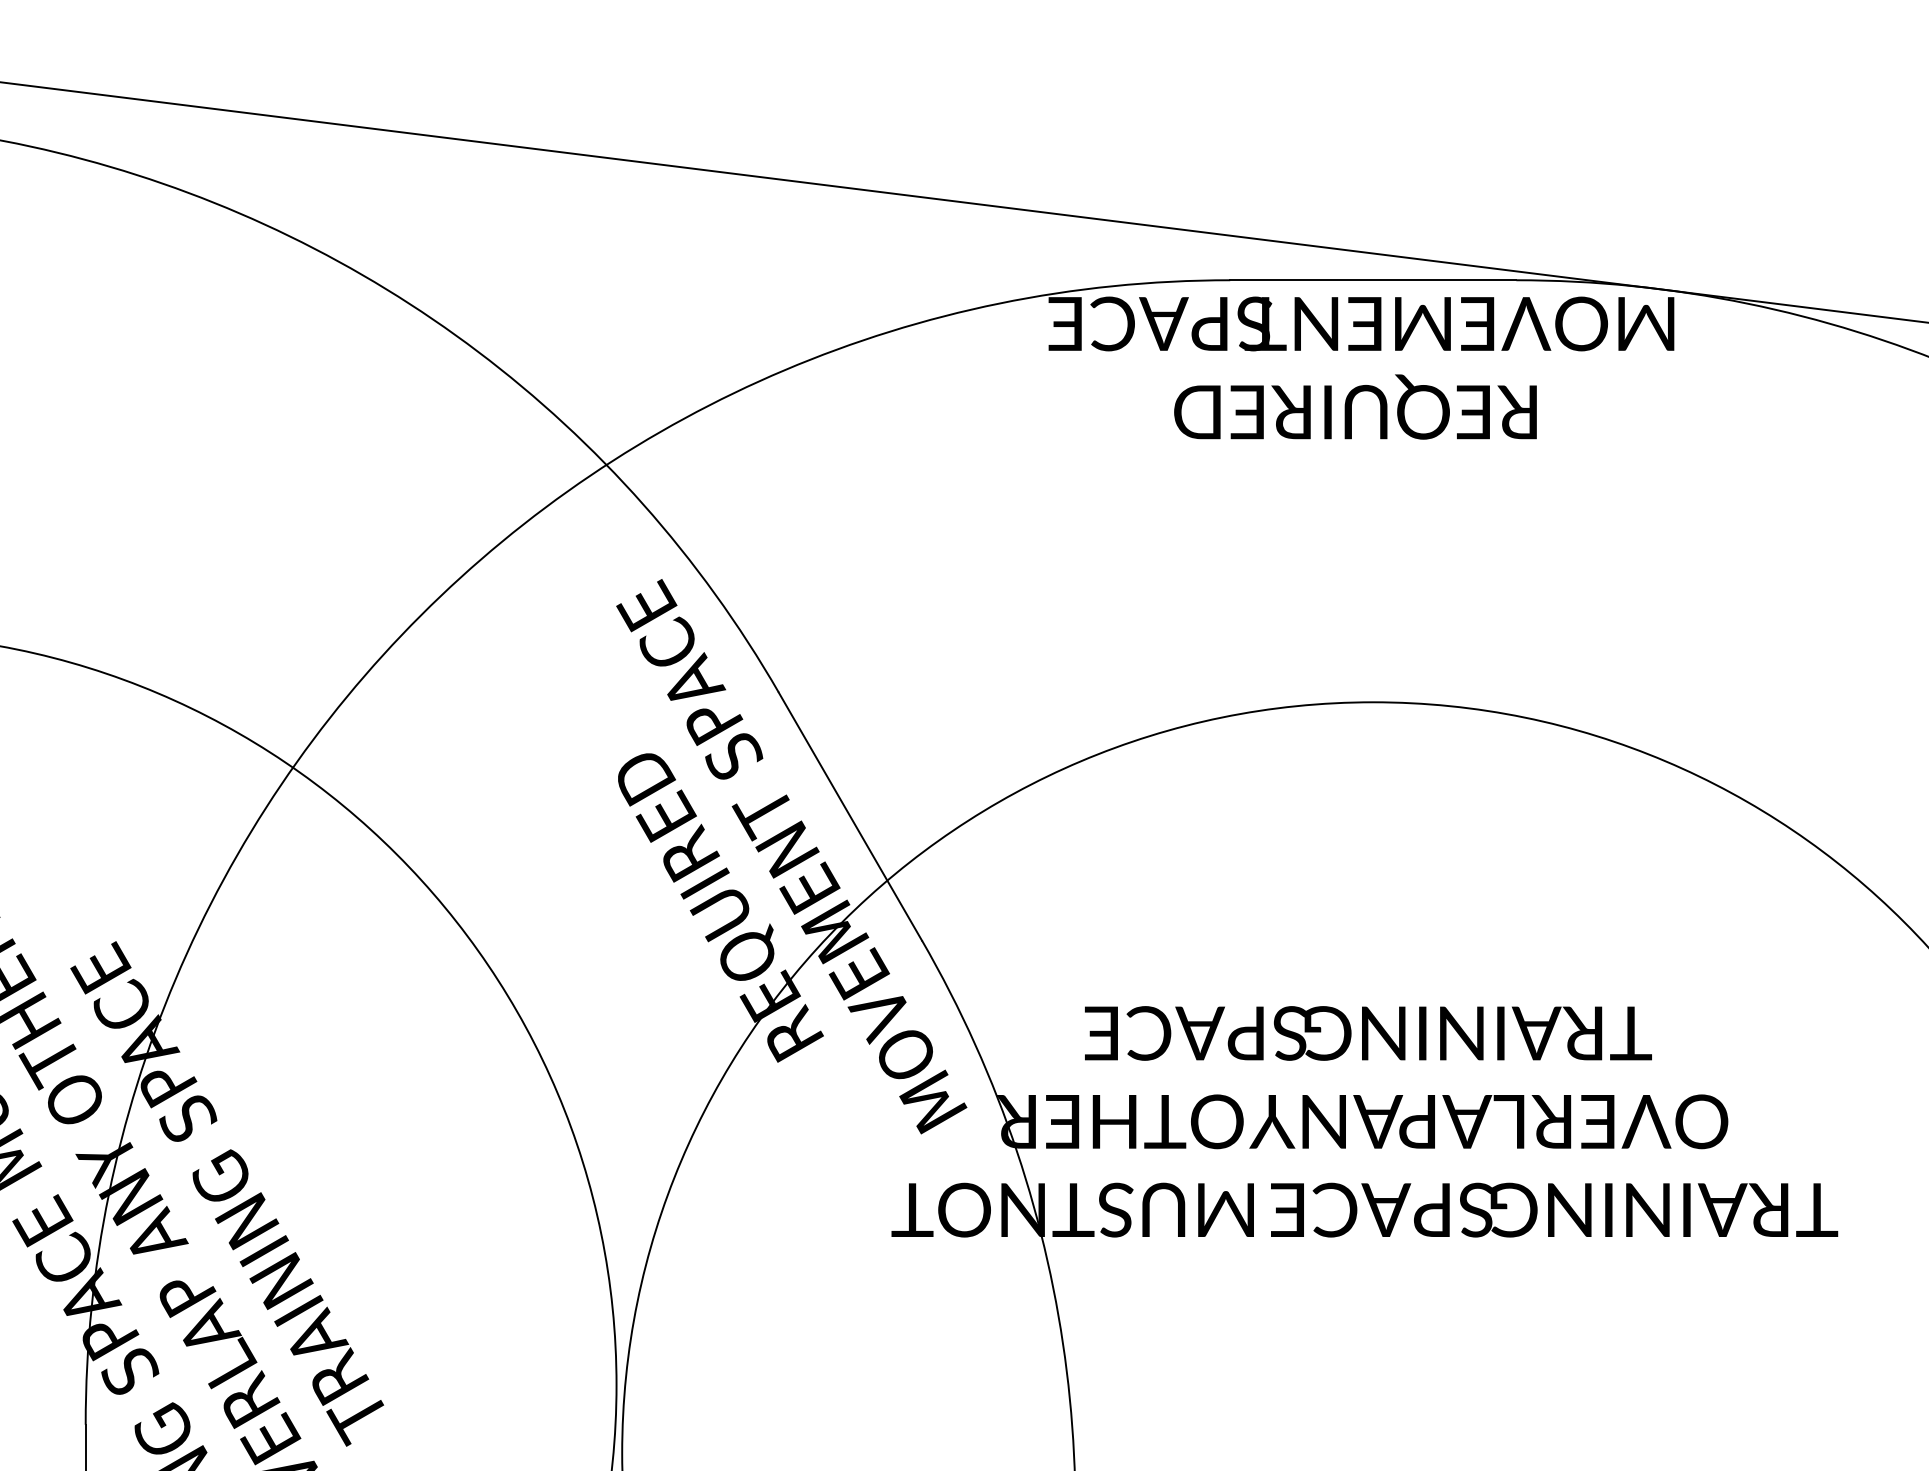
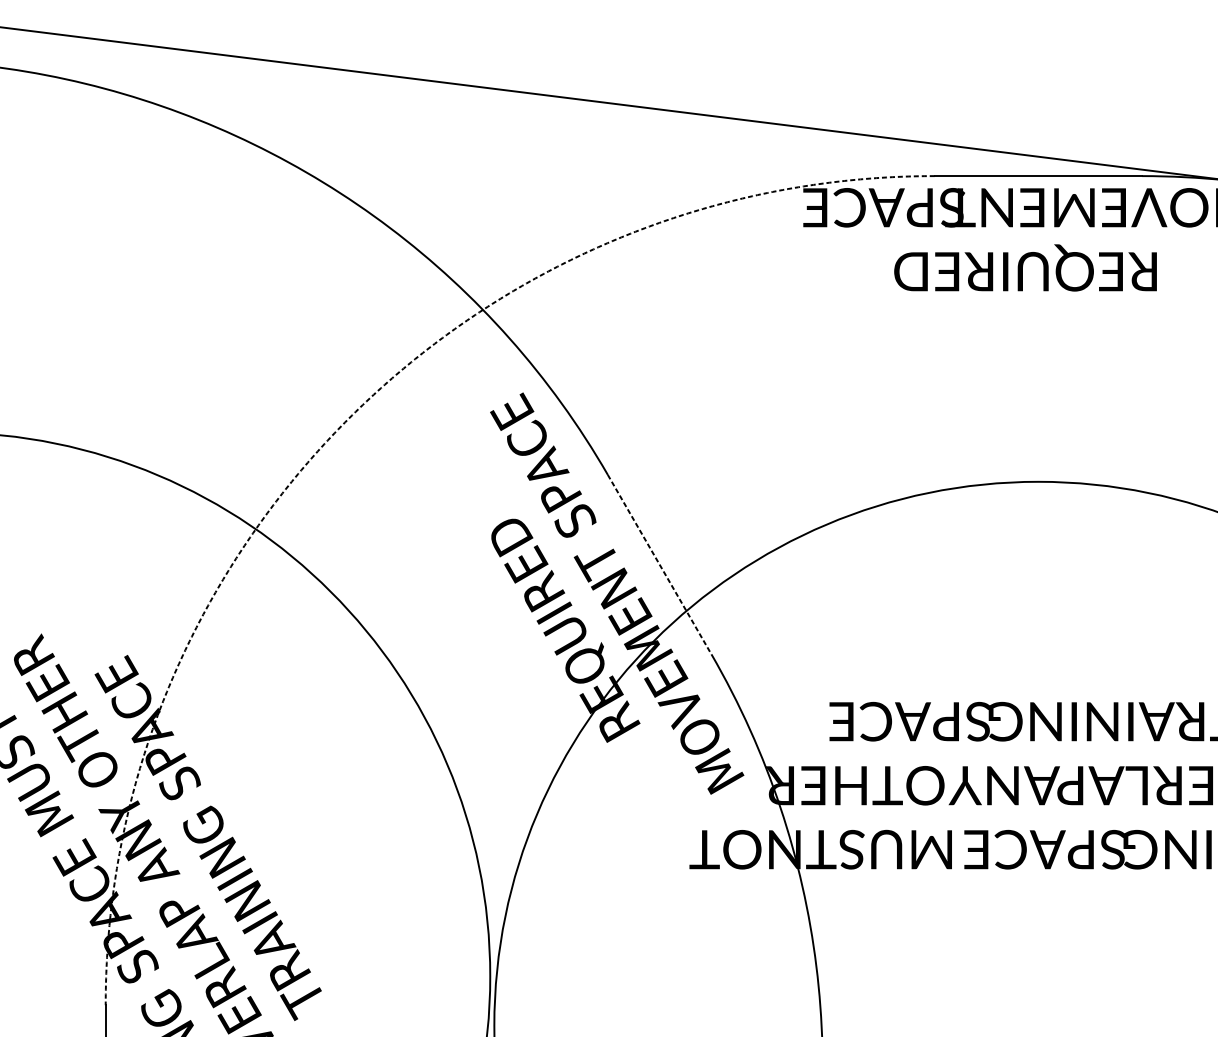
arc: (420, 615) -> (348, 418), solid -> dashed
line: (850, 817) -> (659, 565), solid -> dashed

